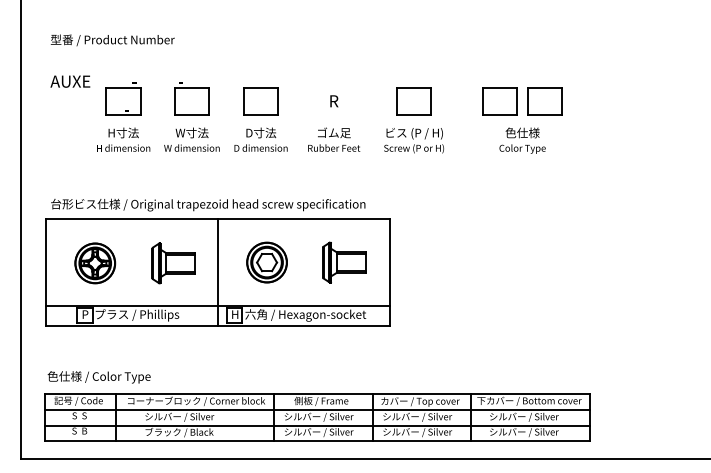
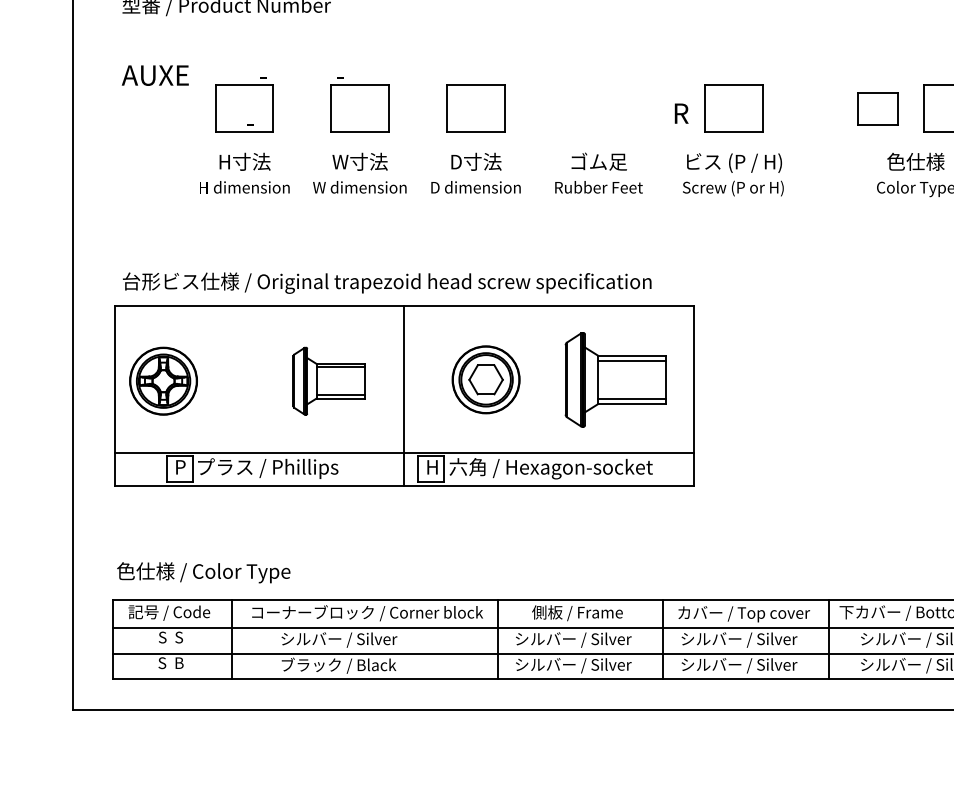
text: (334, 101) -> (681, 113), moved
part: (499, 101) -> (876, 108), size x0.7
part: (344, 262) -> (616, 379), size x1.4
part: (95, 263) -> (163, 381), moved

